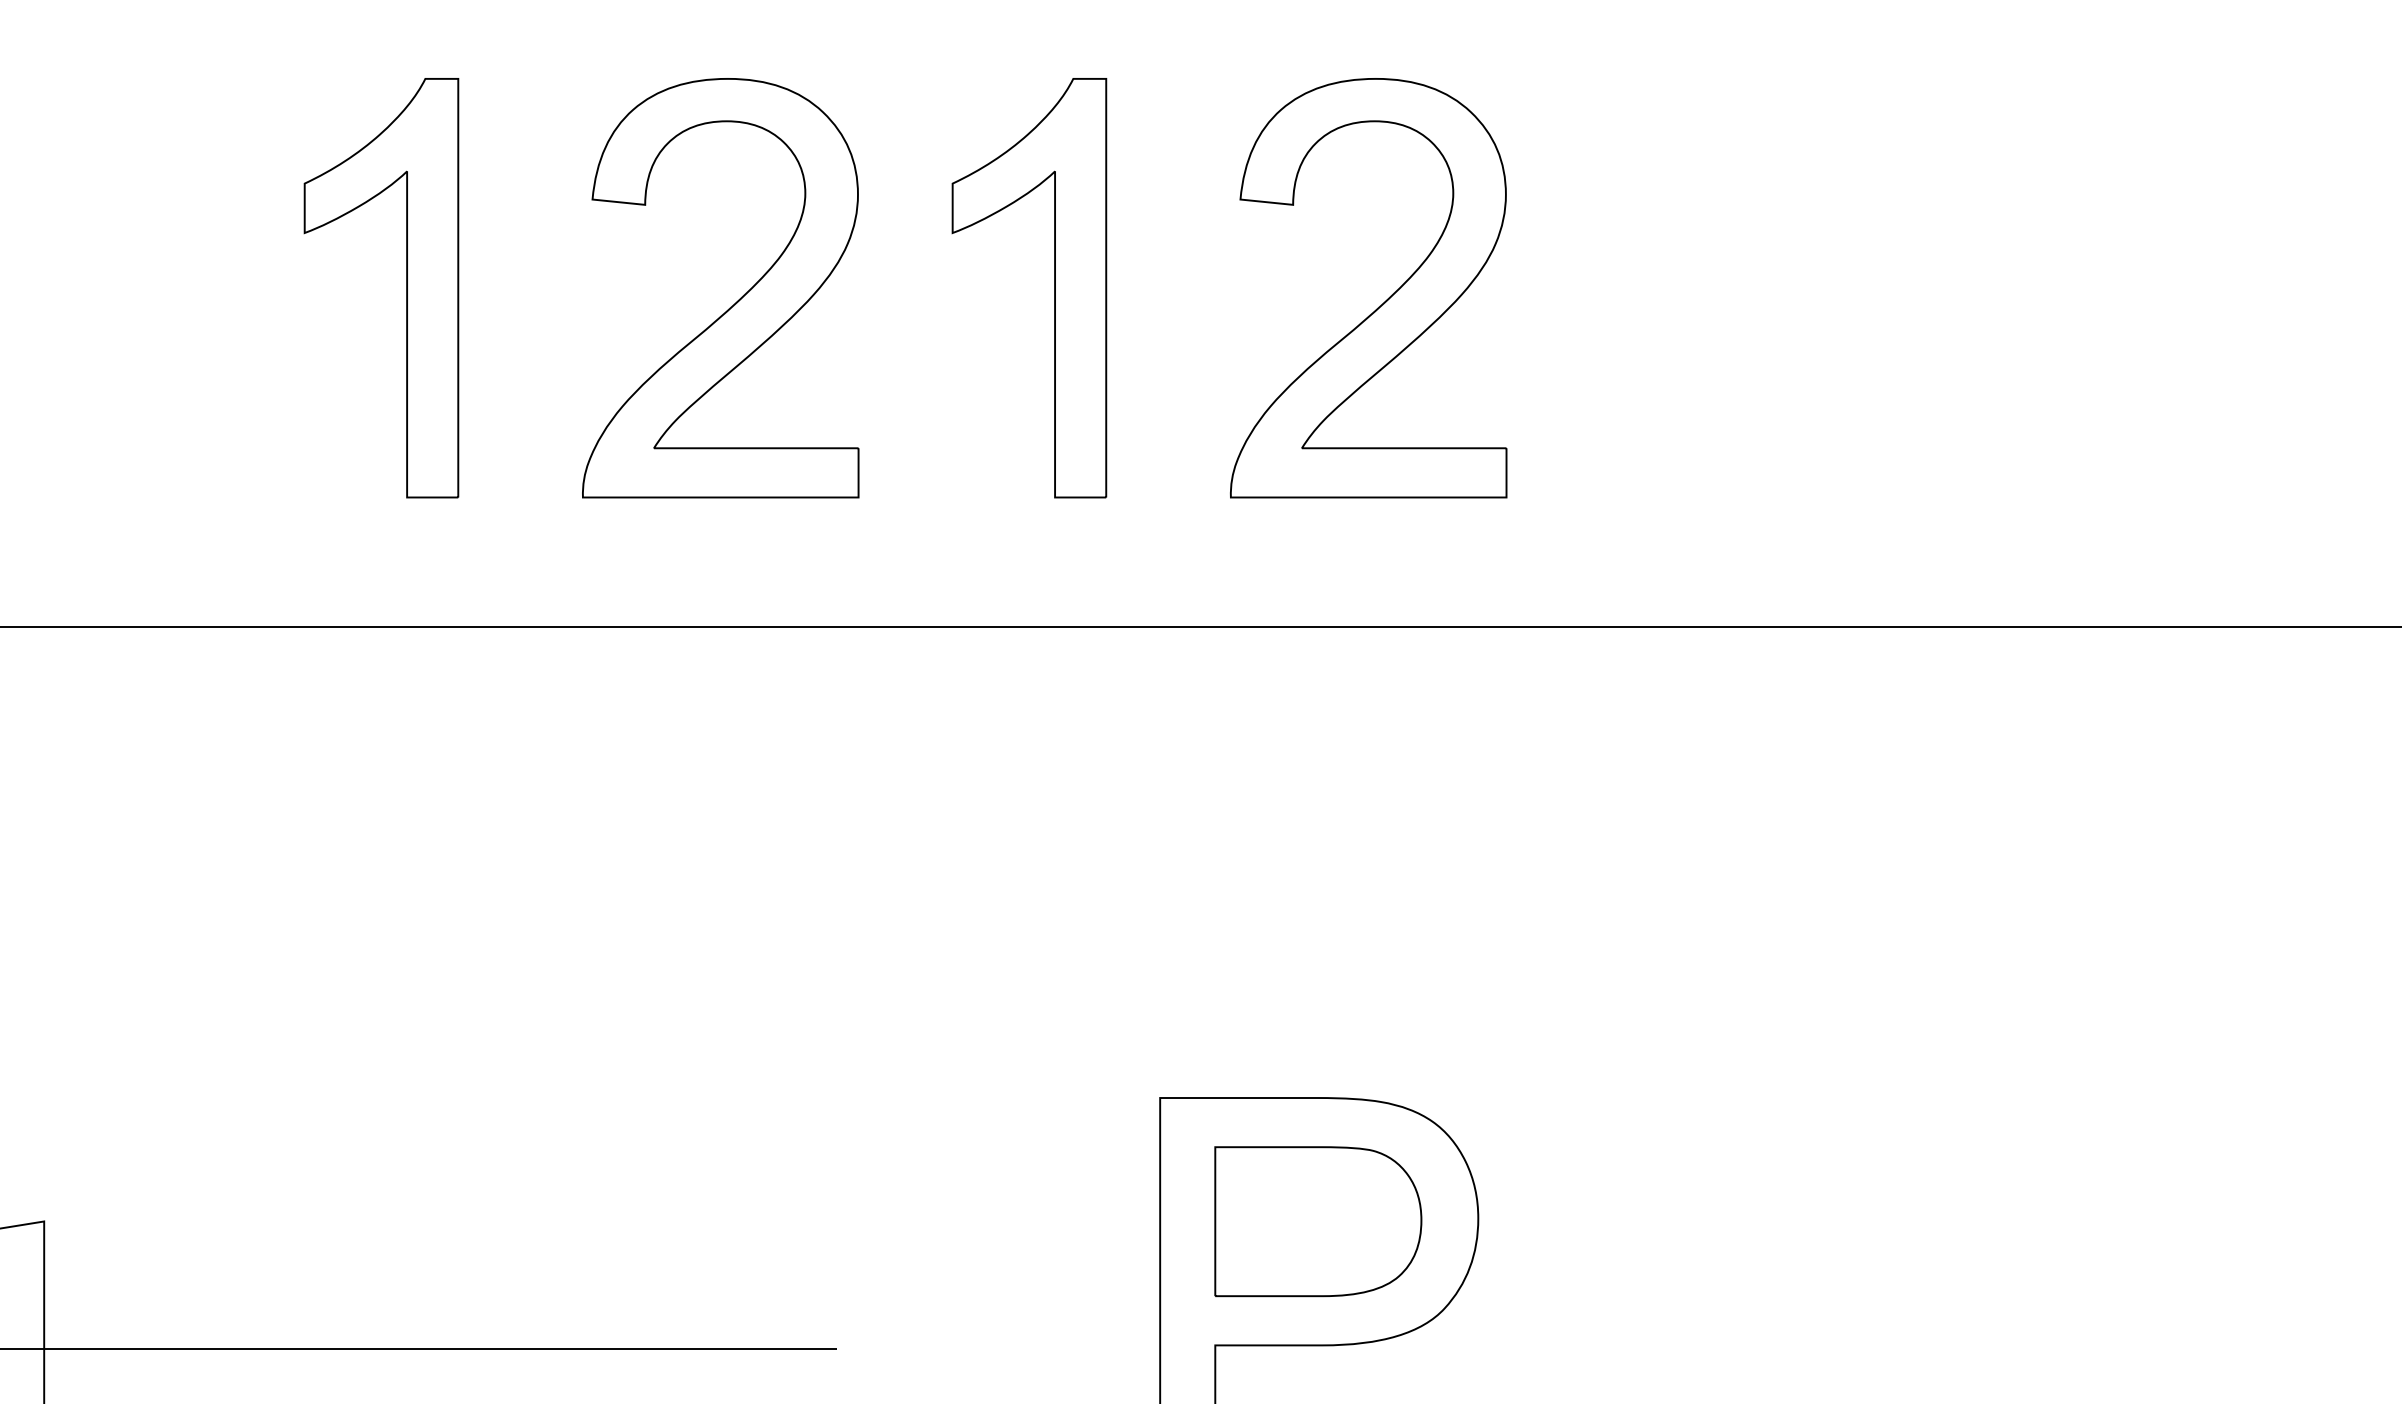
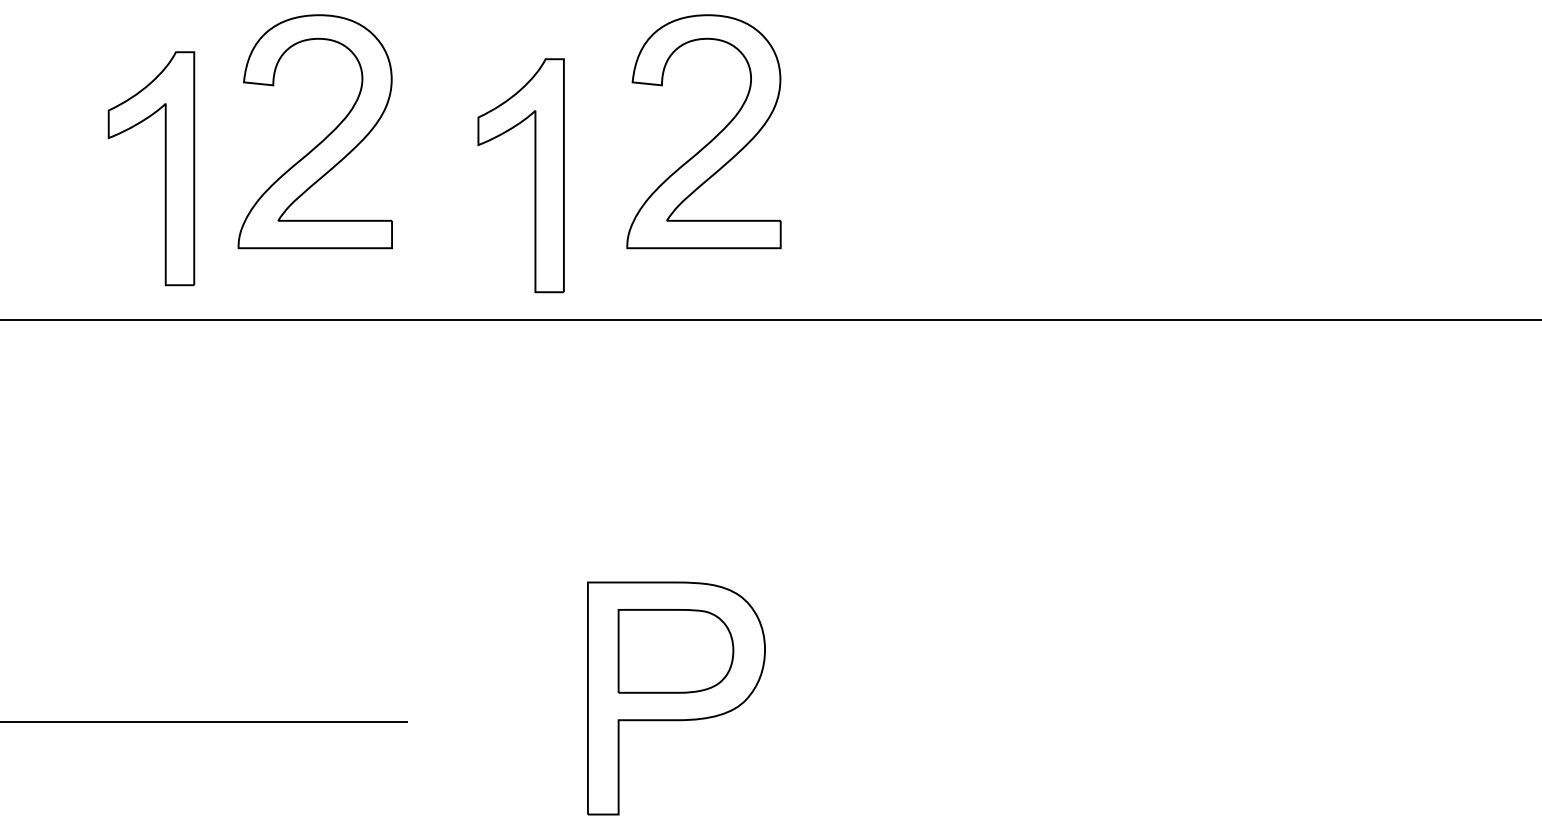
part: (404, 287) -> (164, 168), moved
part: (1053, 287) -> (534, 175), moved
part: (730, 305) -> (320, 141), moved

